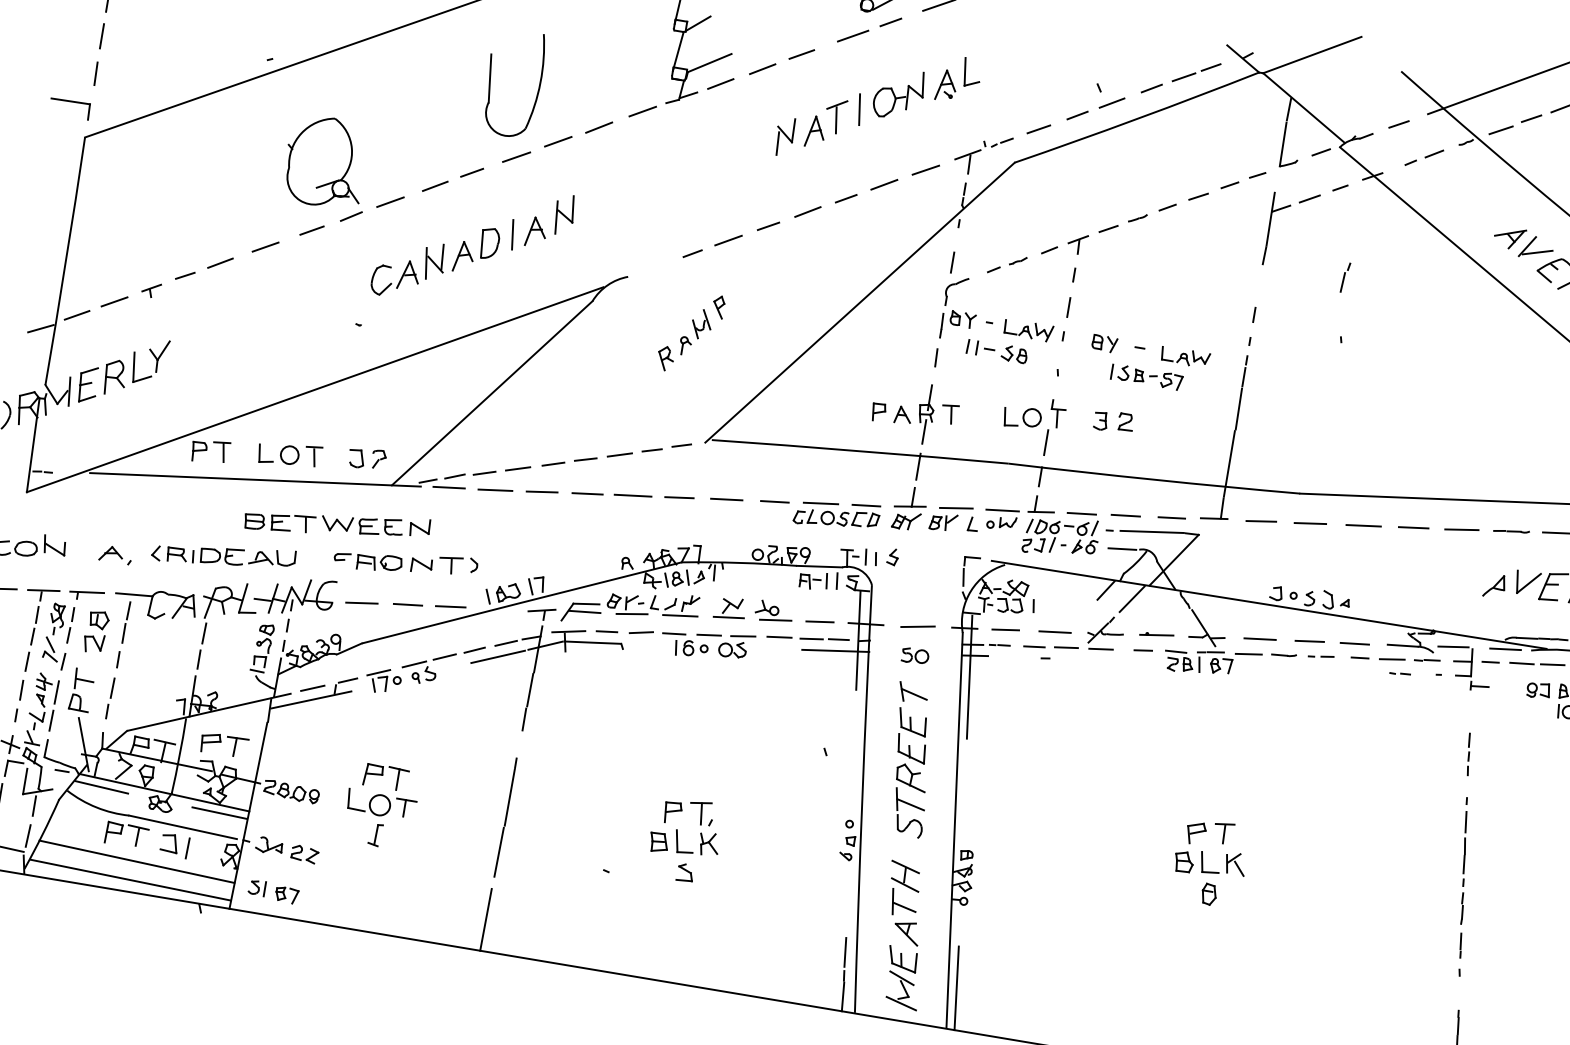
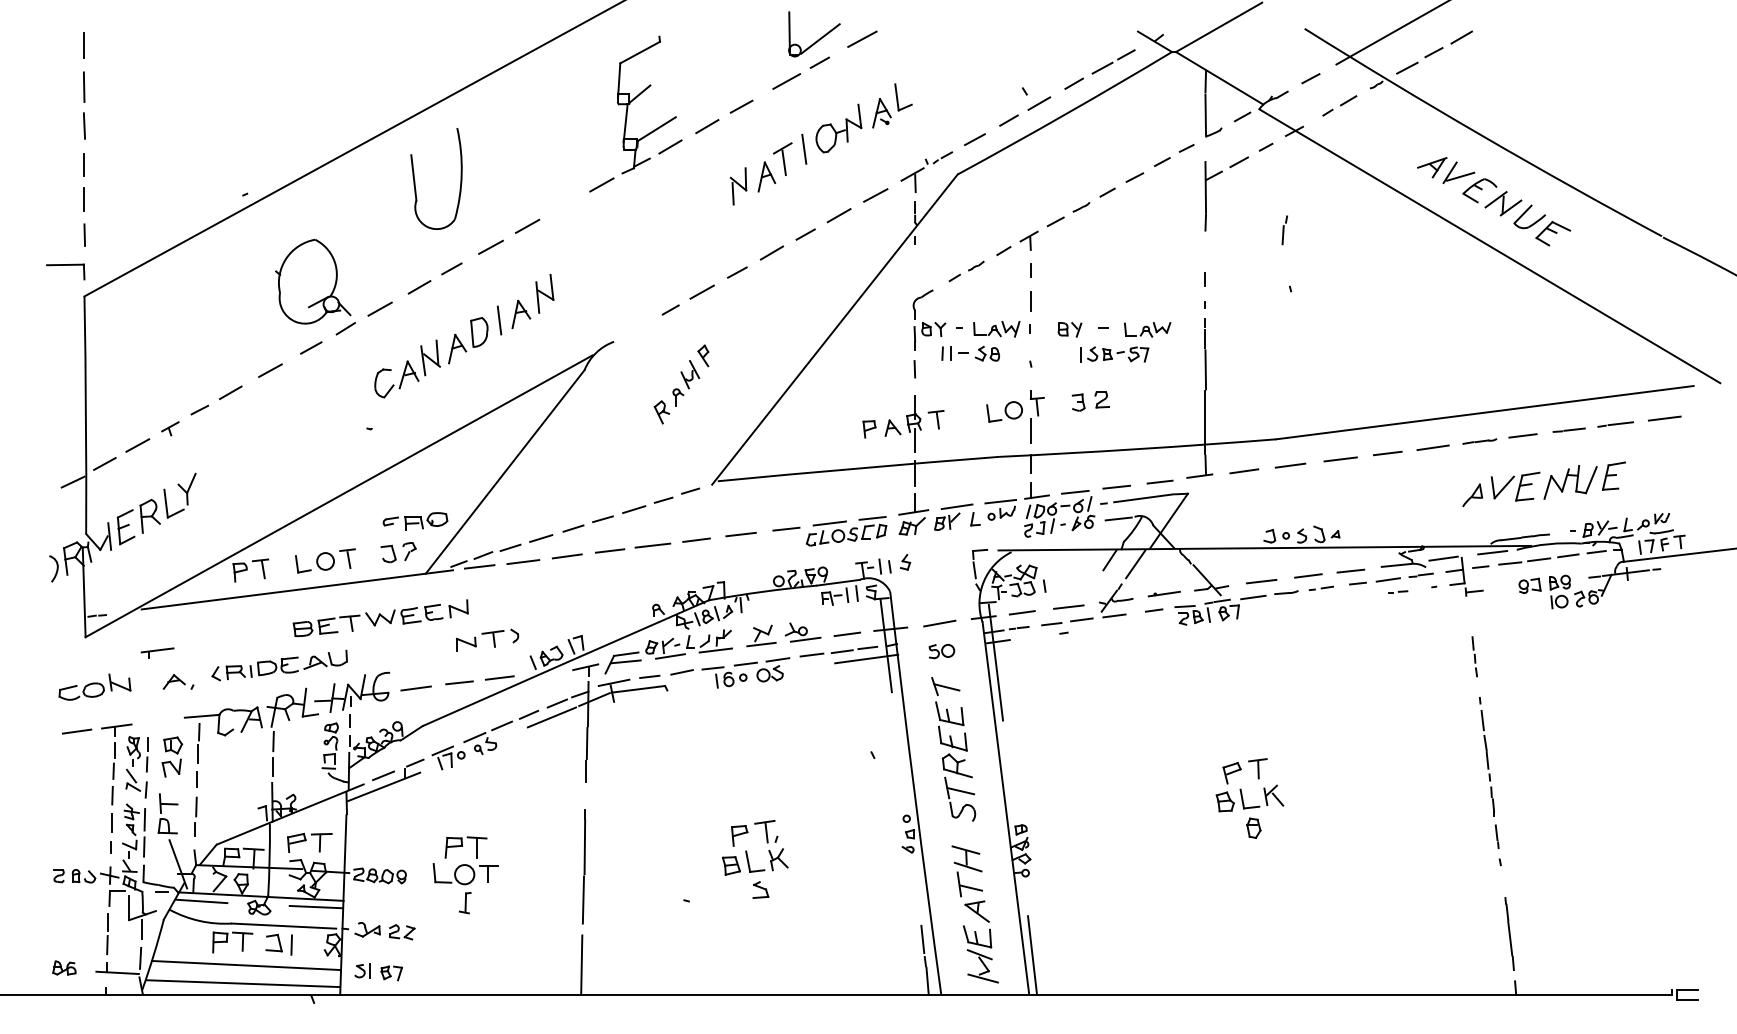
part: (491, 81) -> (415, 180), moved
line: (599, 127) -> (563, 206), removed
line: (951, 262) -> (914, 277), removed
part: (368, 561) -> (415, 521), moved
part: (86, 594) -> (157, 652), moved

